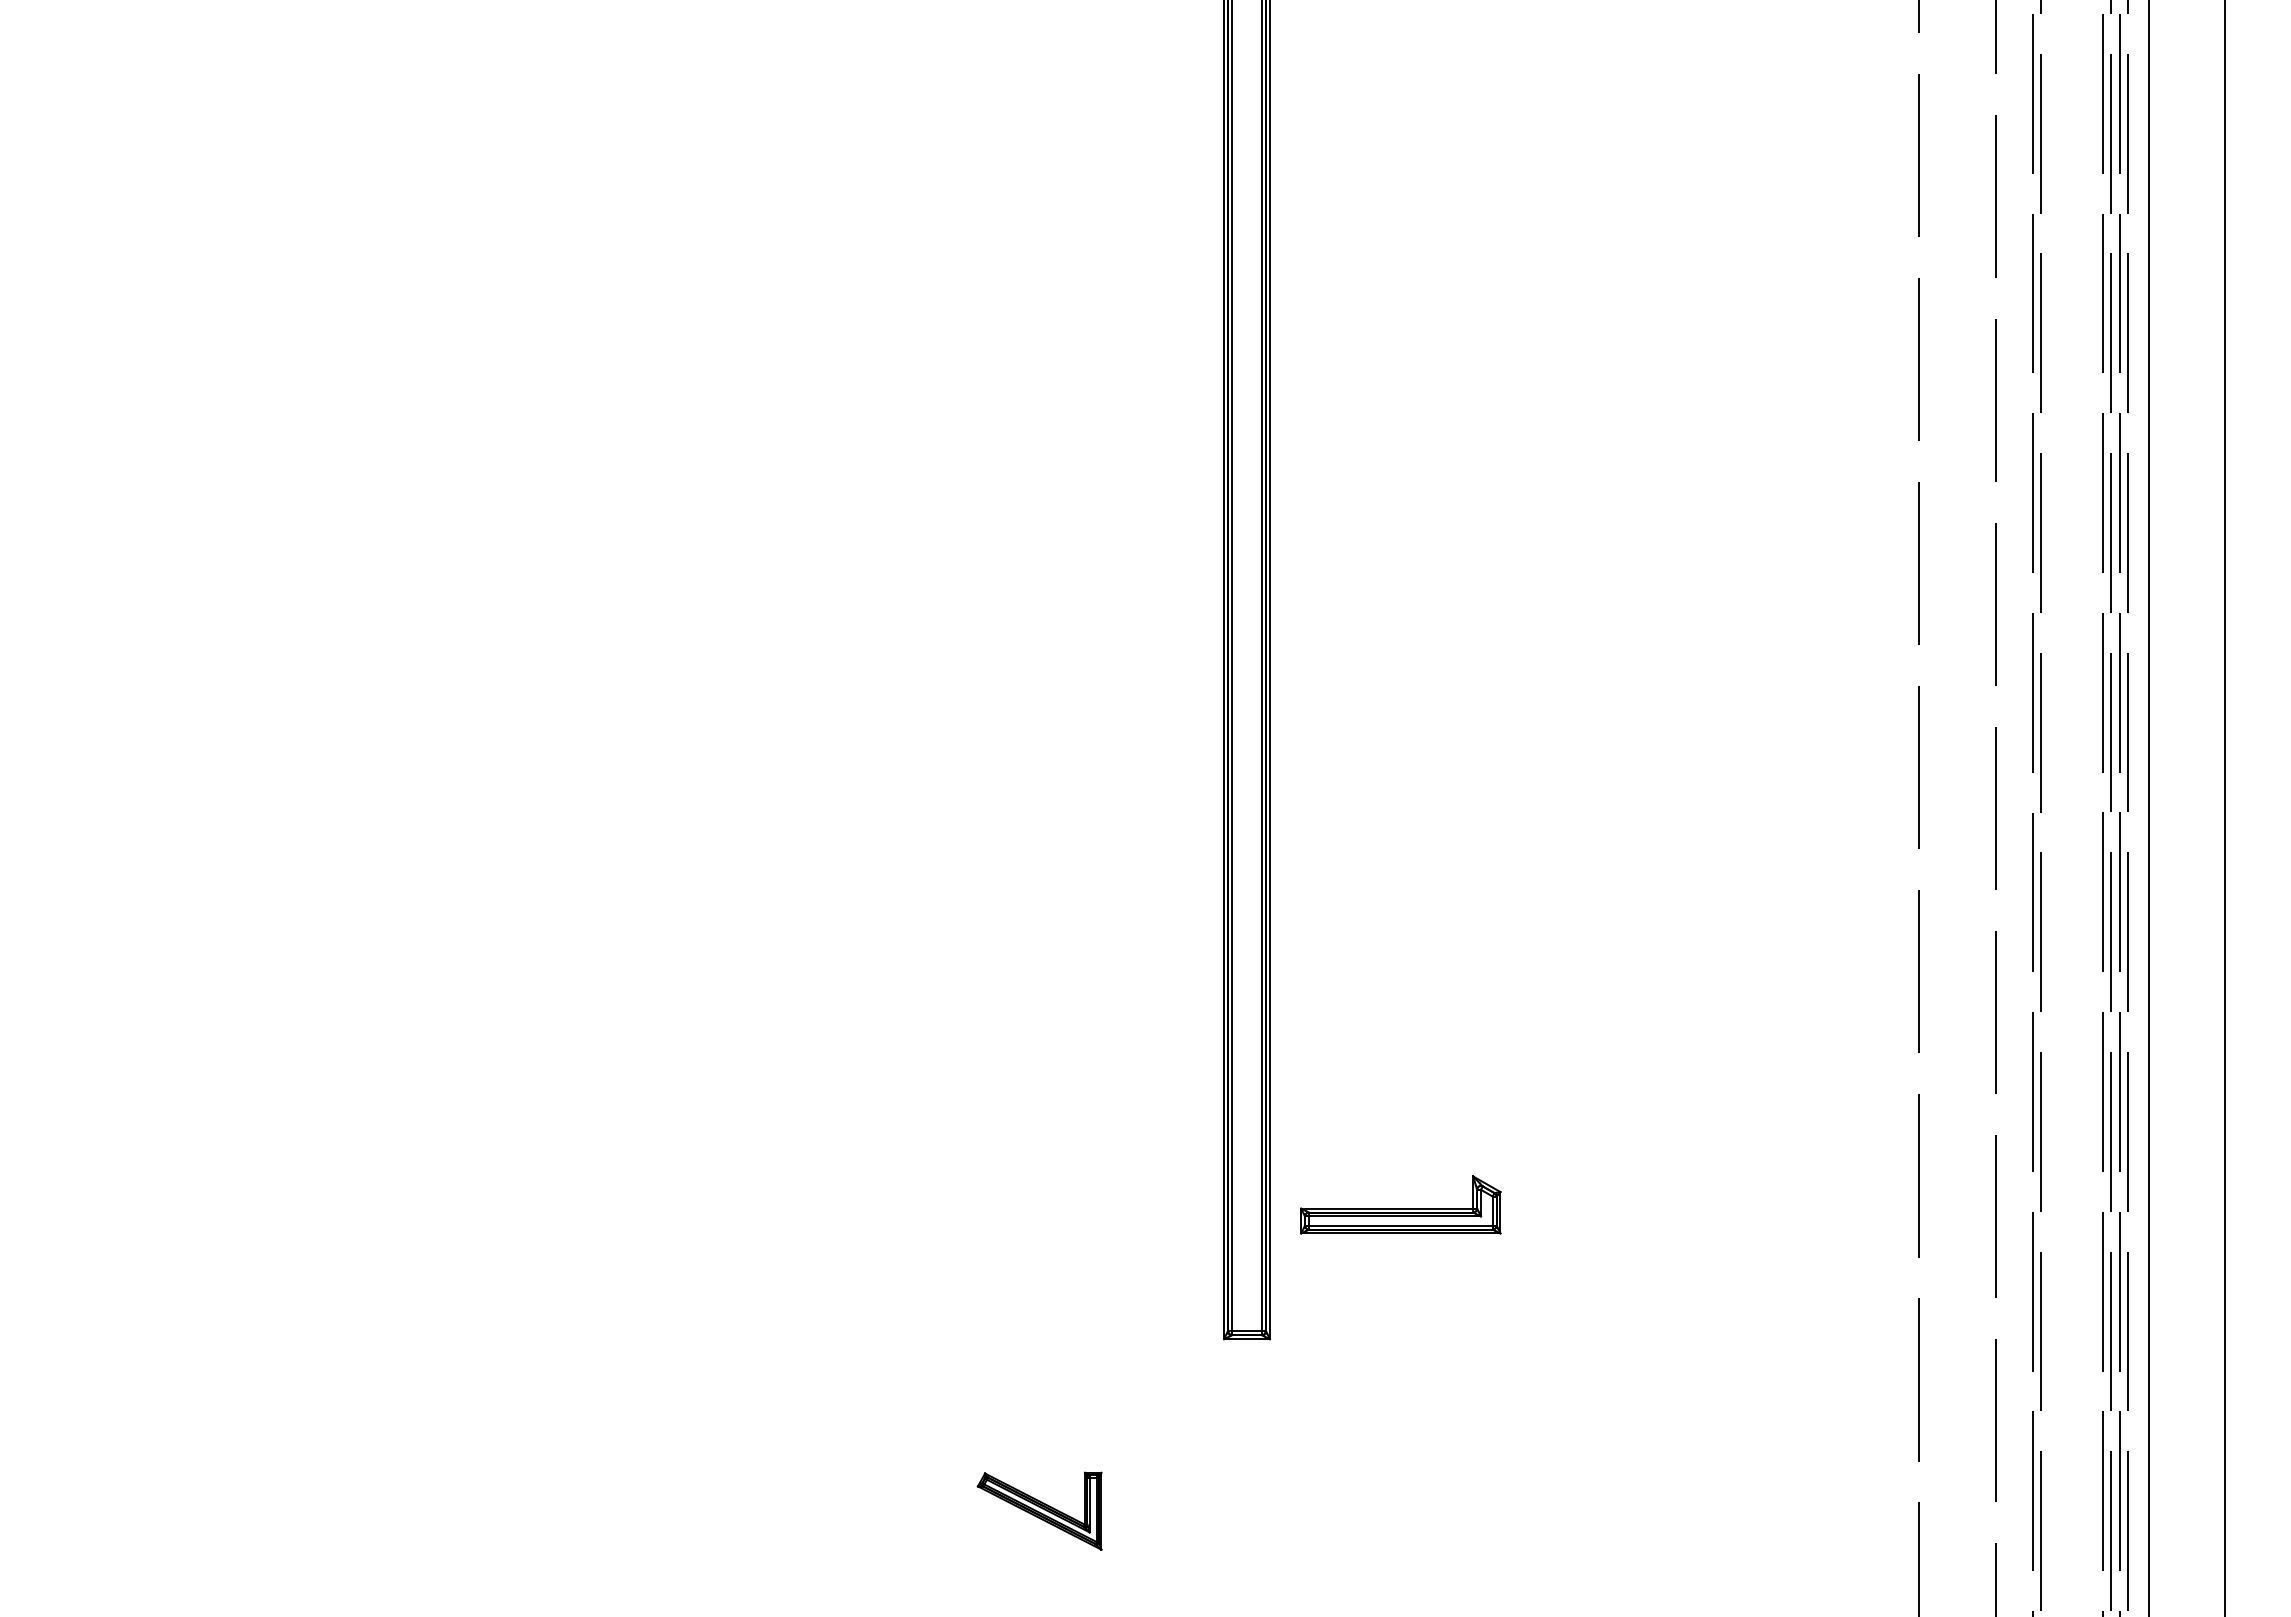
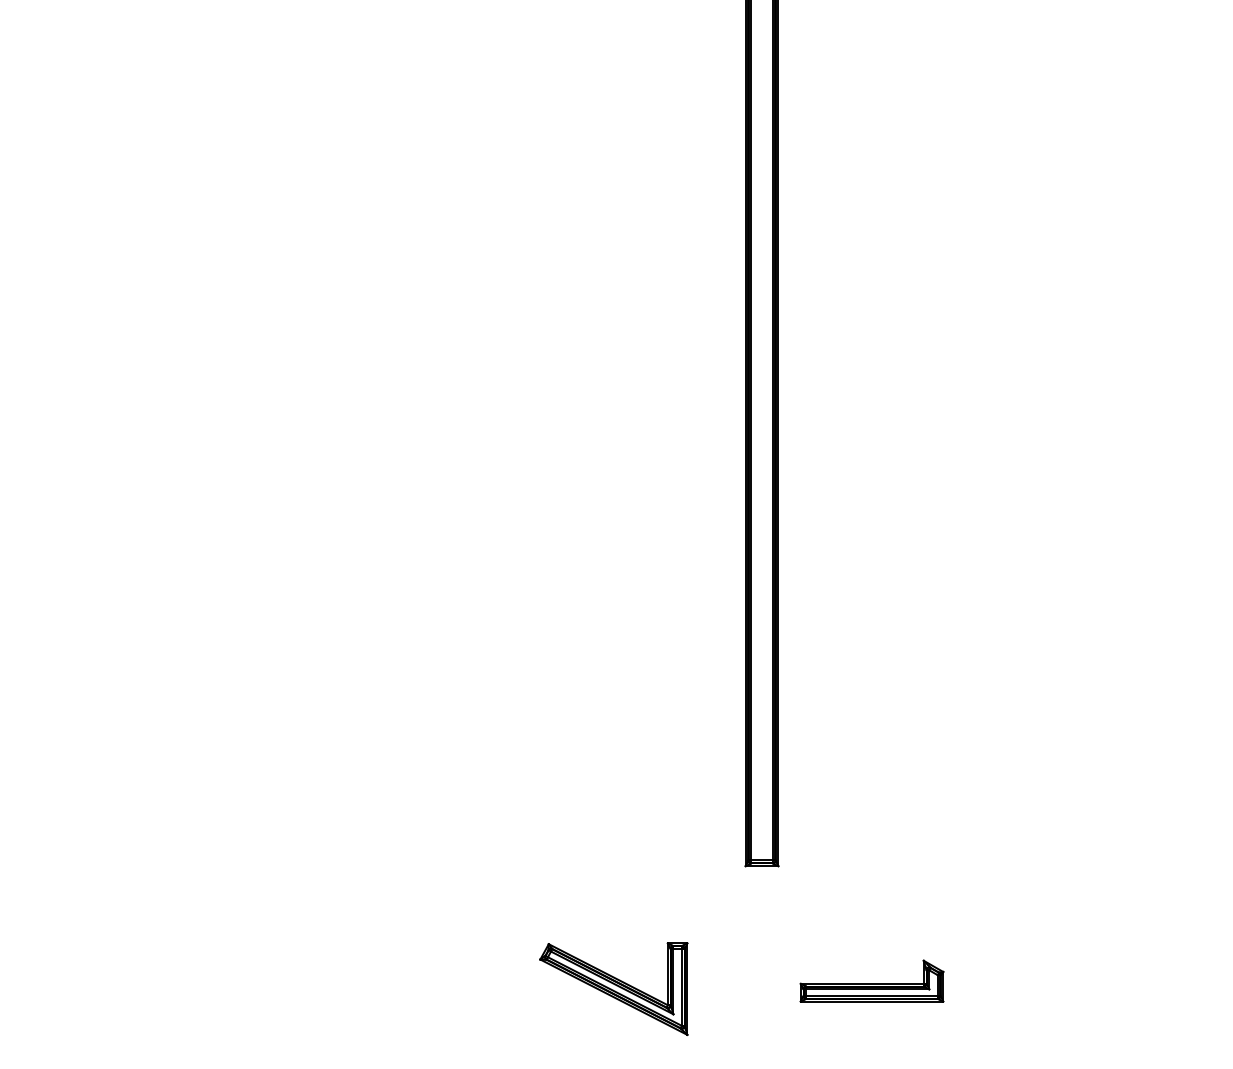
part: (1400, 1204) -> (871, 980), moved
part: (1039, 1511) -> (613, 989), size x1.67

